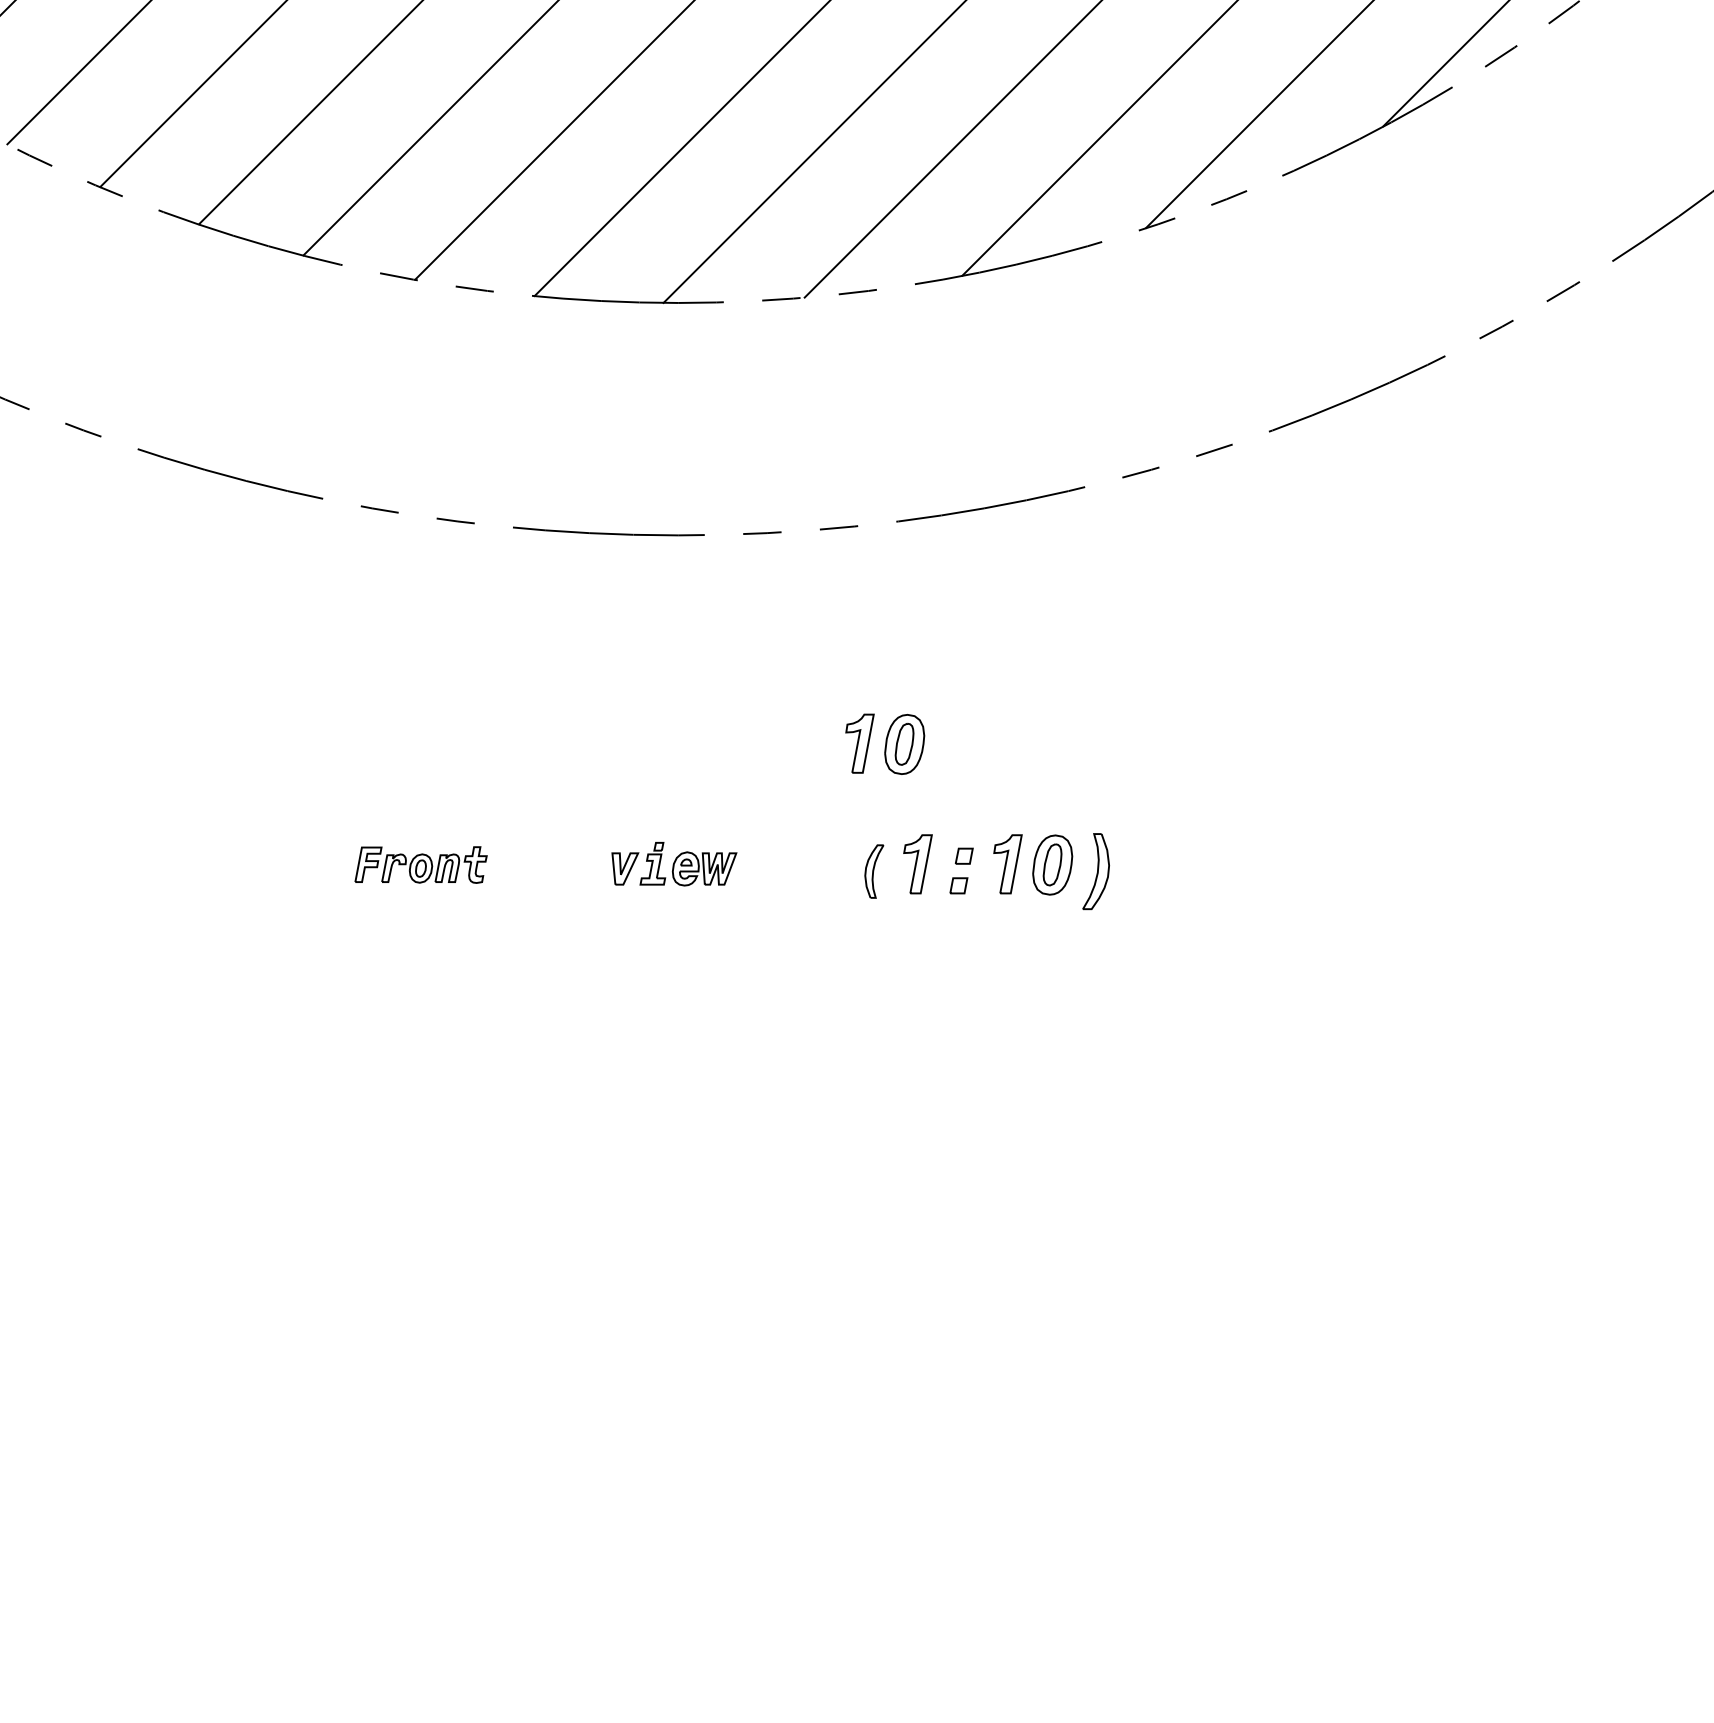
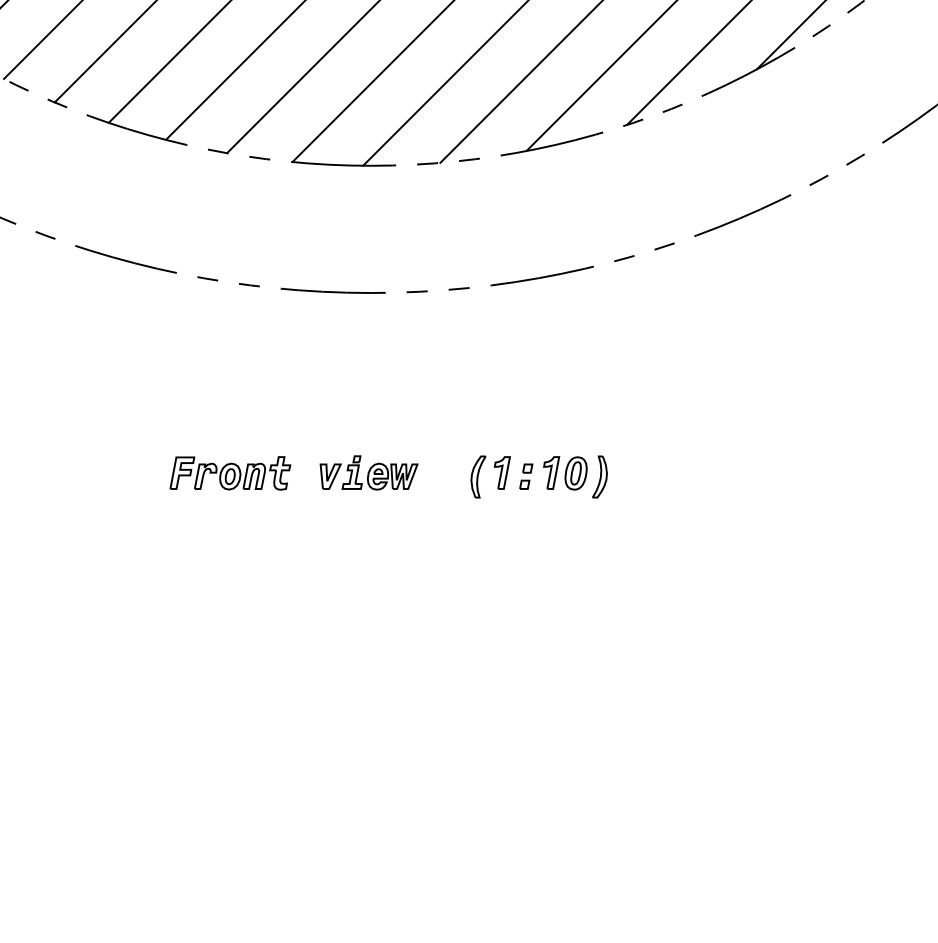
part: (885, 744) -> (484, 407), removed
part: (673, 863) -> (368, 472), size x1.43
part: (421, 865) -> (230, 473), size x1.67
part: (874, 870) -> (478, 476), size x1.43

